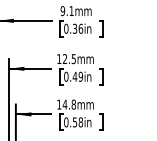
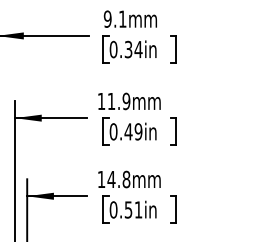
text: (80, 28) -> (137, 49), 0.36in -> 0.34in
text: (69, 58) -> (119, 100), 12.5mm -> 11.9mm
text: (80, 122) -> (137, 210), 0.58in -> 0.51in

